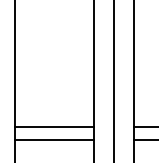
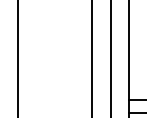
line: (54, 126) -> (54, 99), removed
line: (54, 140) -> (54, 112), removed

